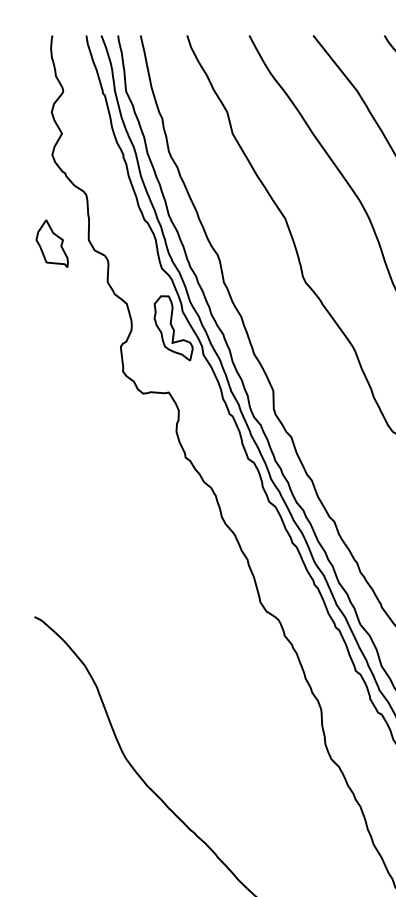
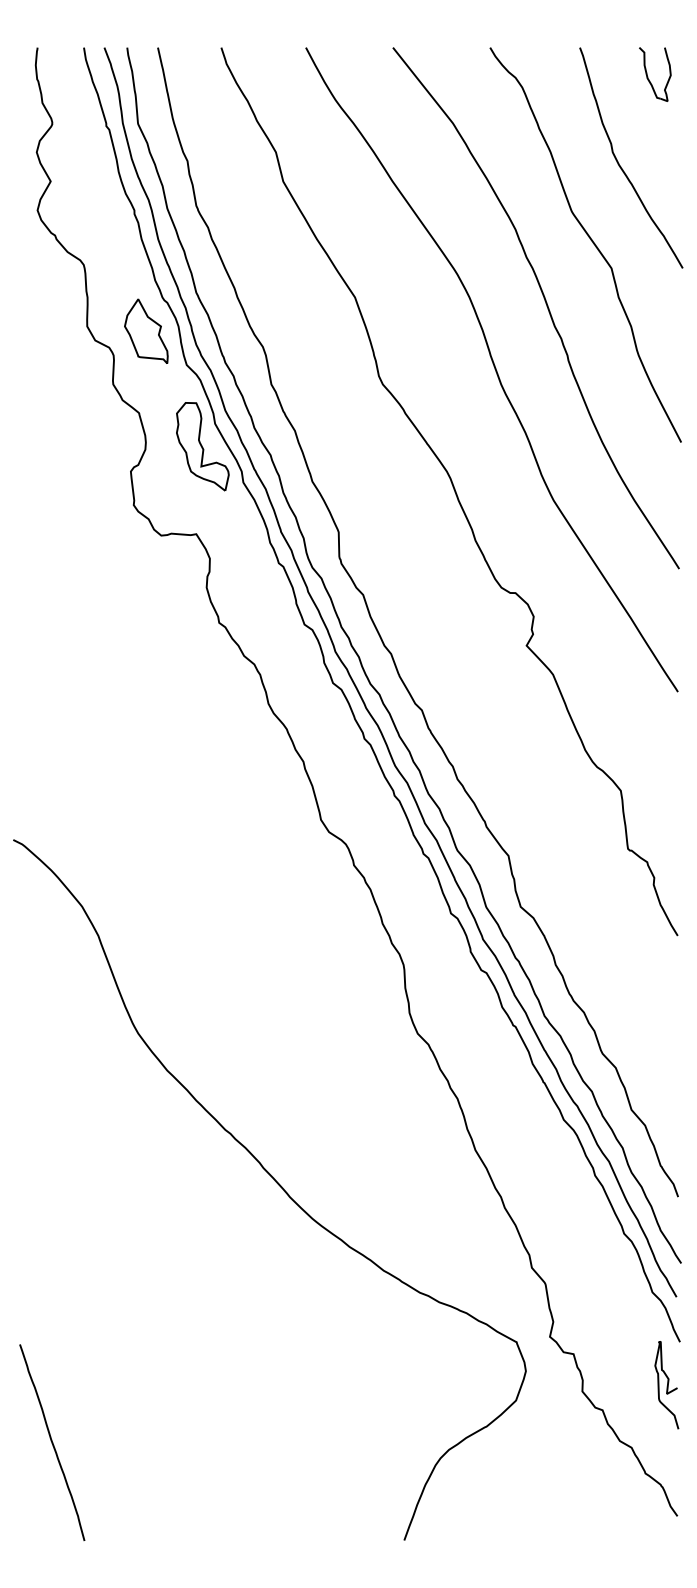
part: (52, 243) -> (146, 330), moved

